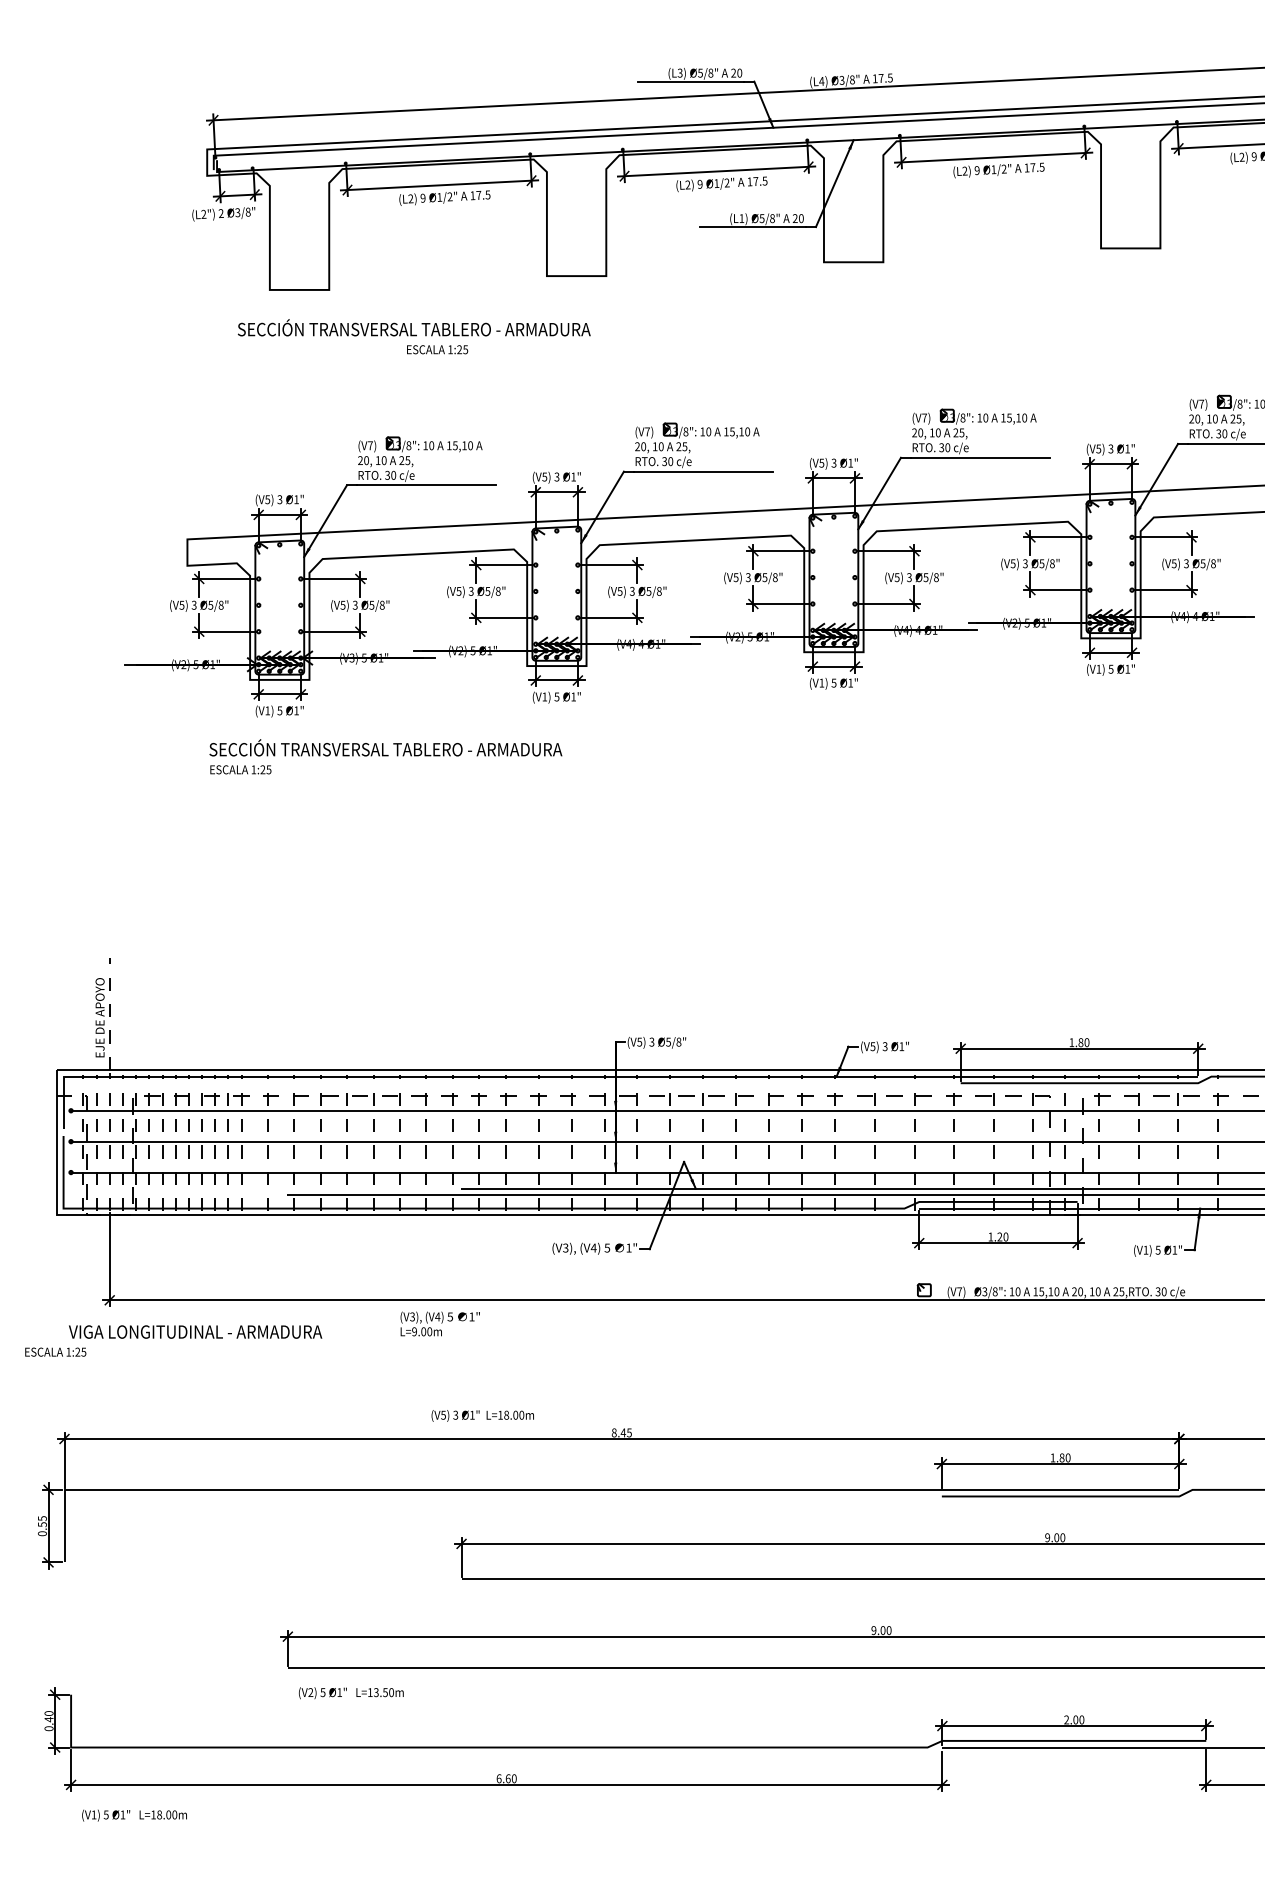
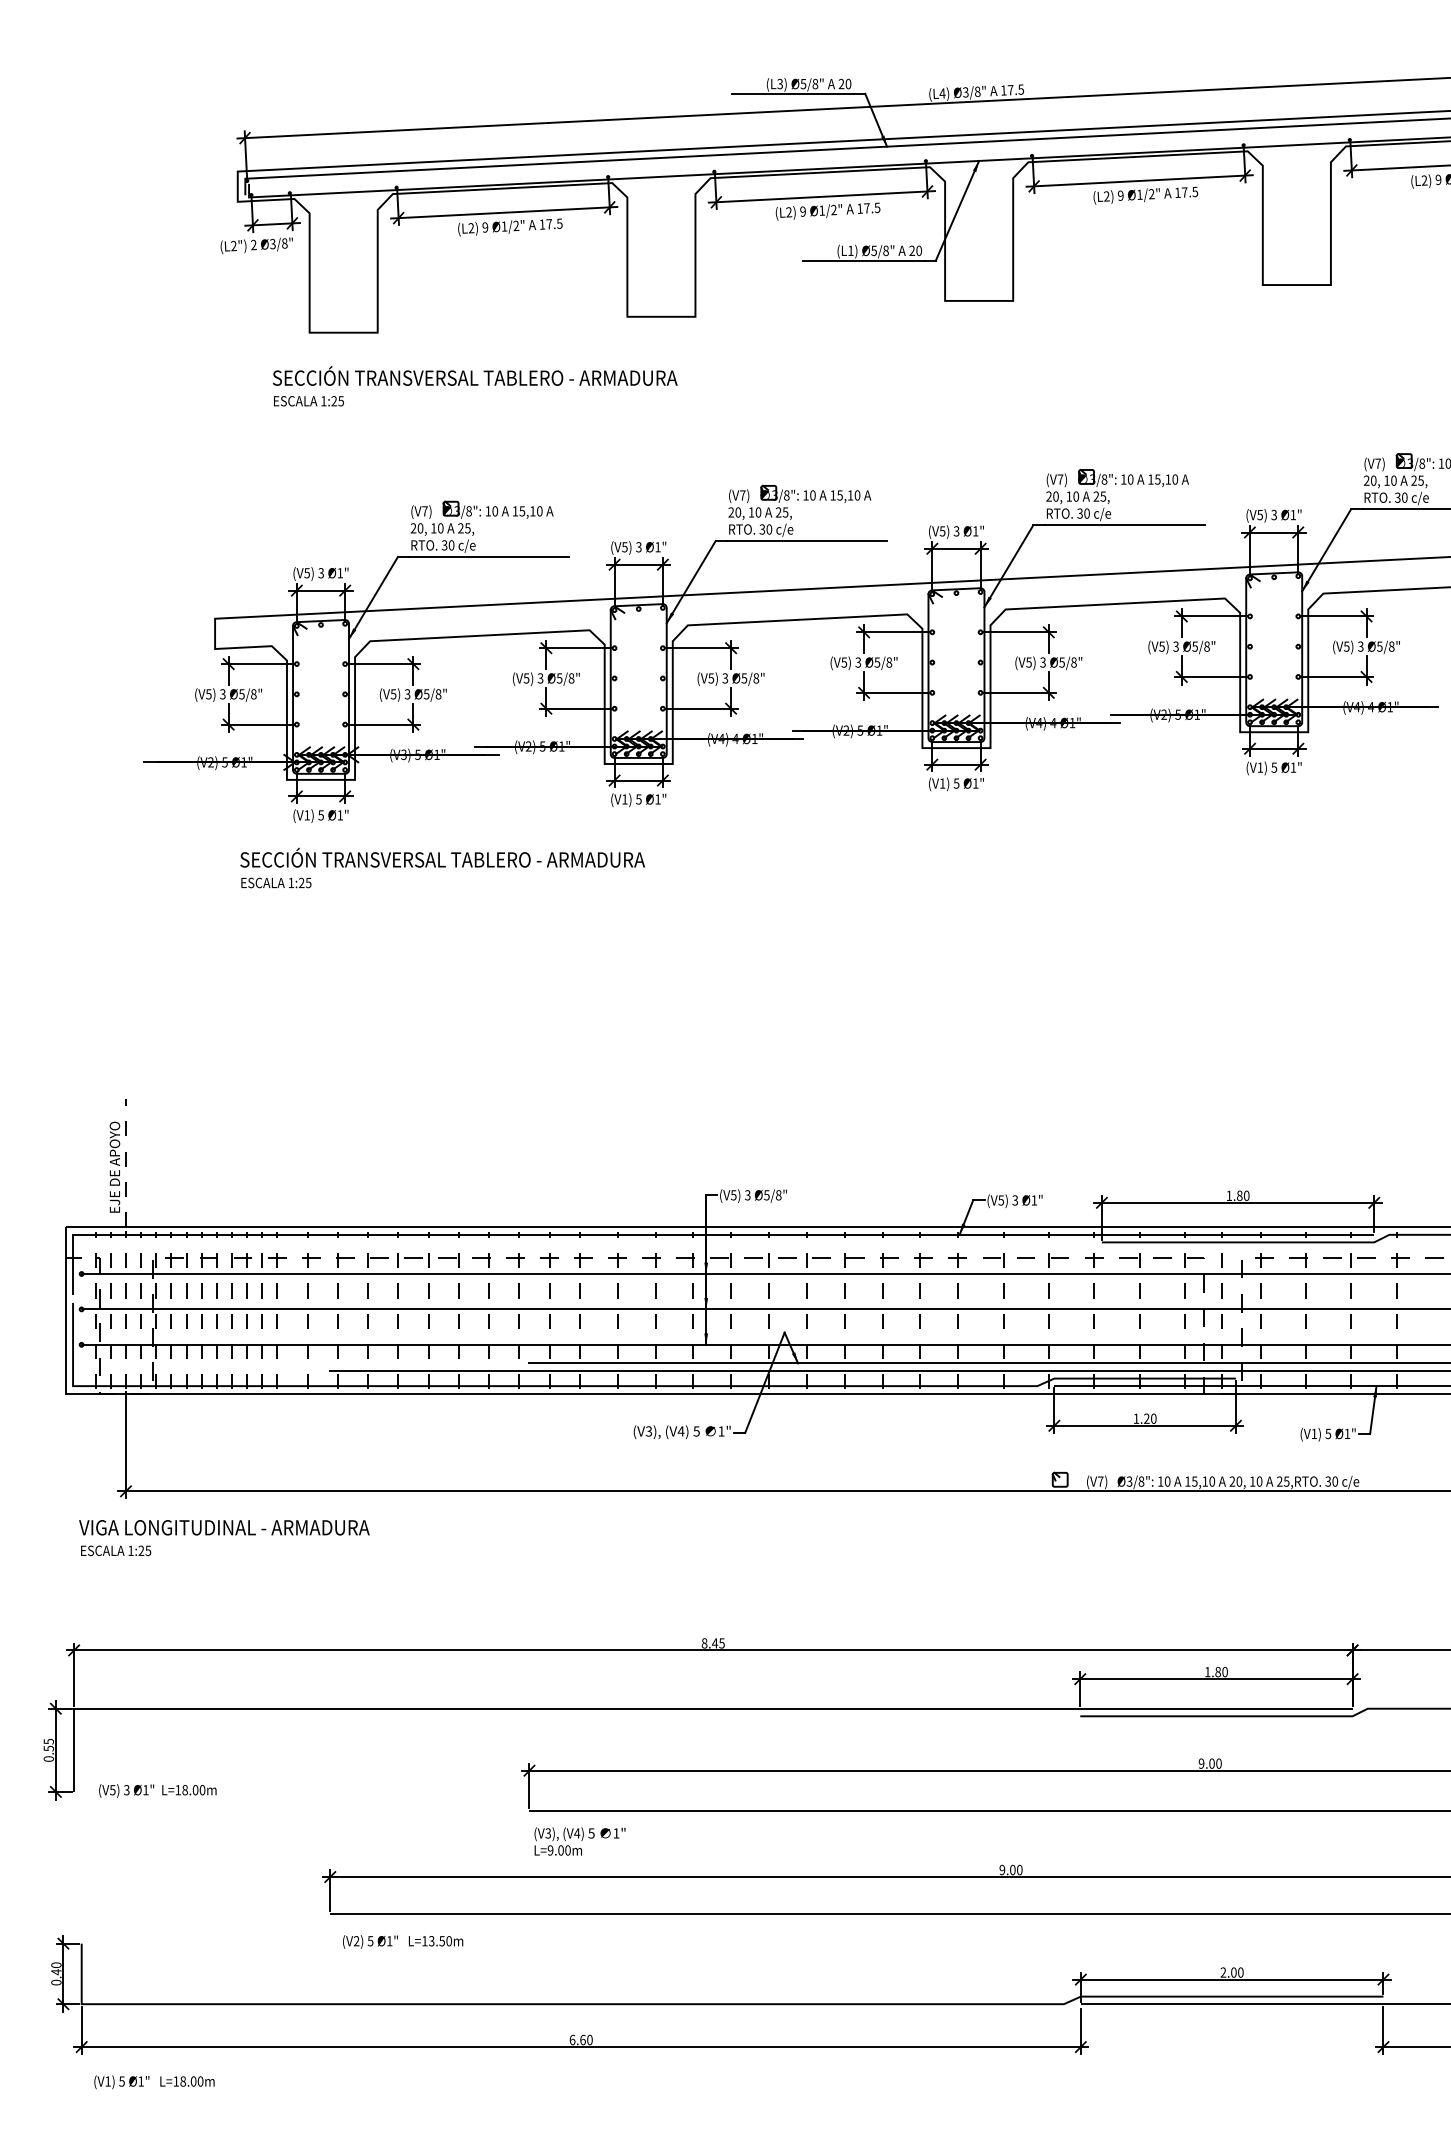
text: (437, 349) -> (308, 401), moved
text: (439, 1323) -> (579, 1841), moved
text: (56, 1351) -> (116, 1550), moved
text: (482, 1415) -> (157, 1790), moved

